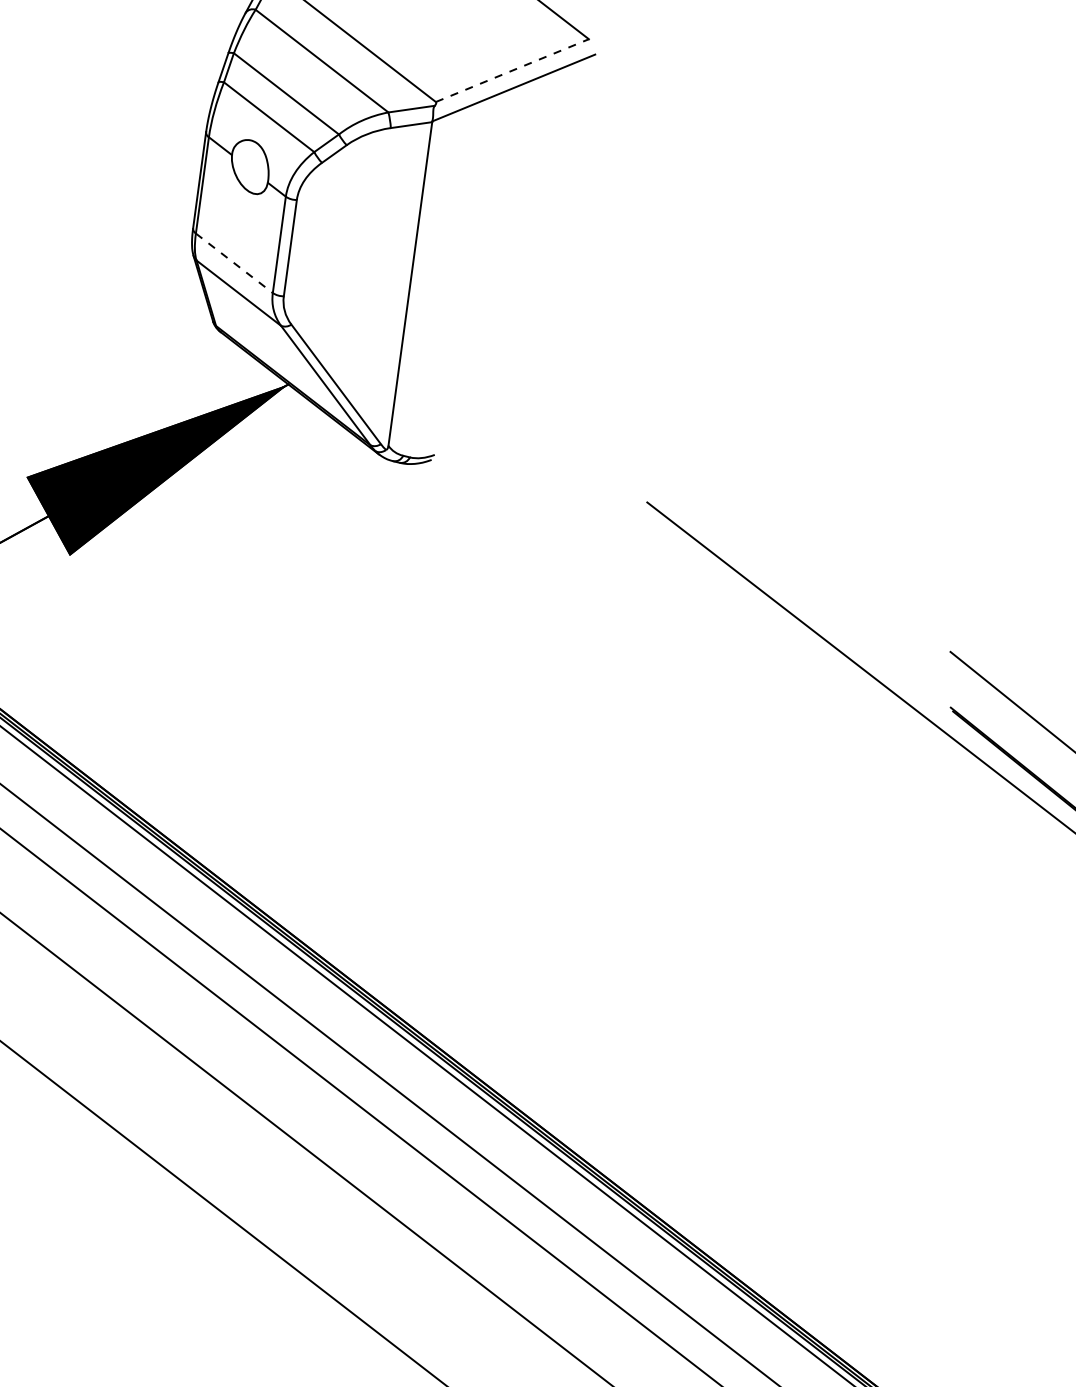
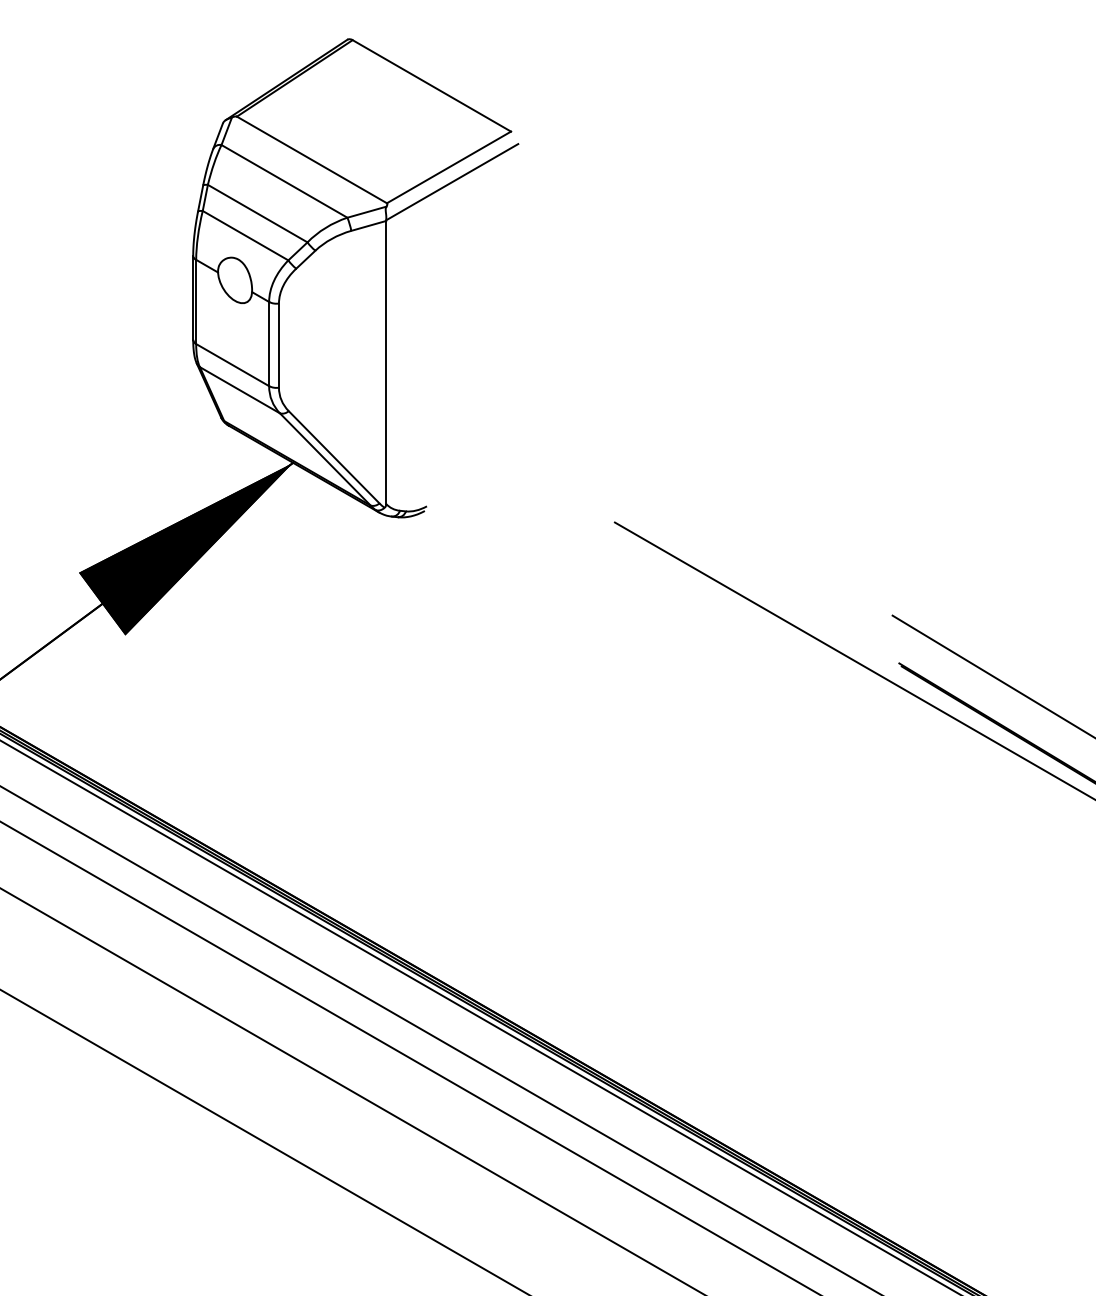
line: (512, 70) -> (449, 167), dashed -> solid
line: (235, 263) -> (233, 365), dashed -> solid

